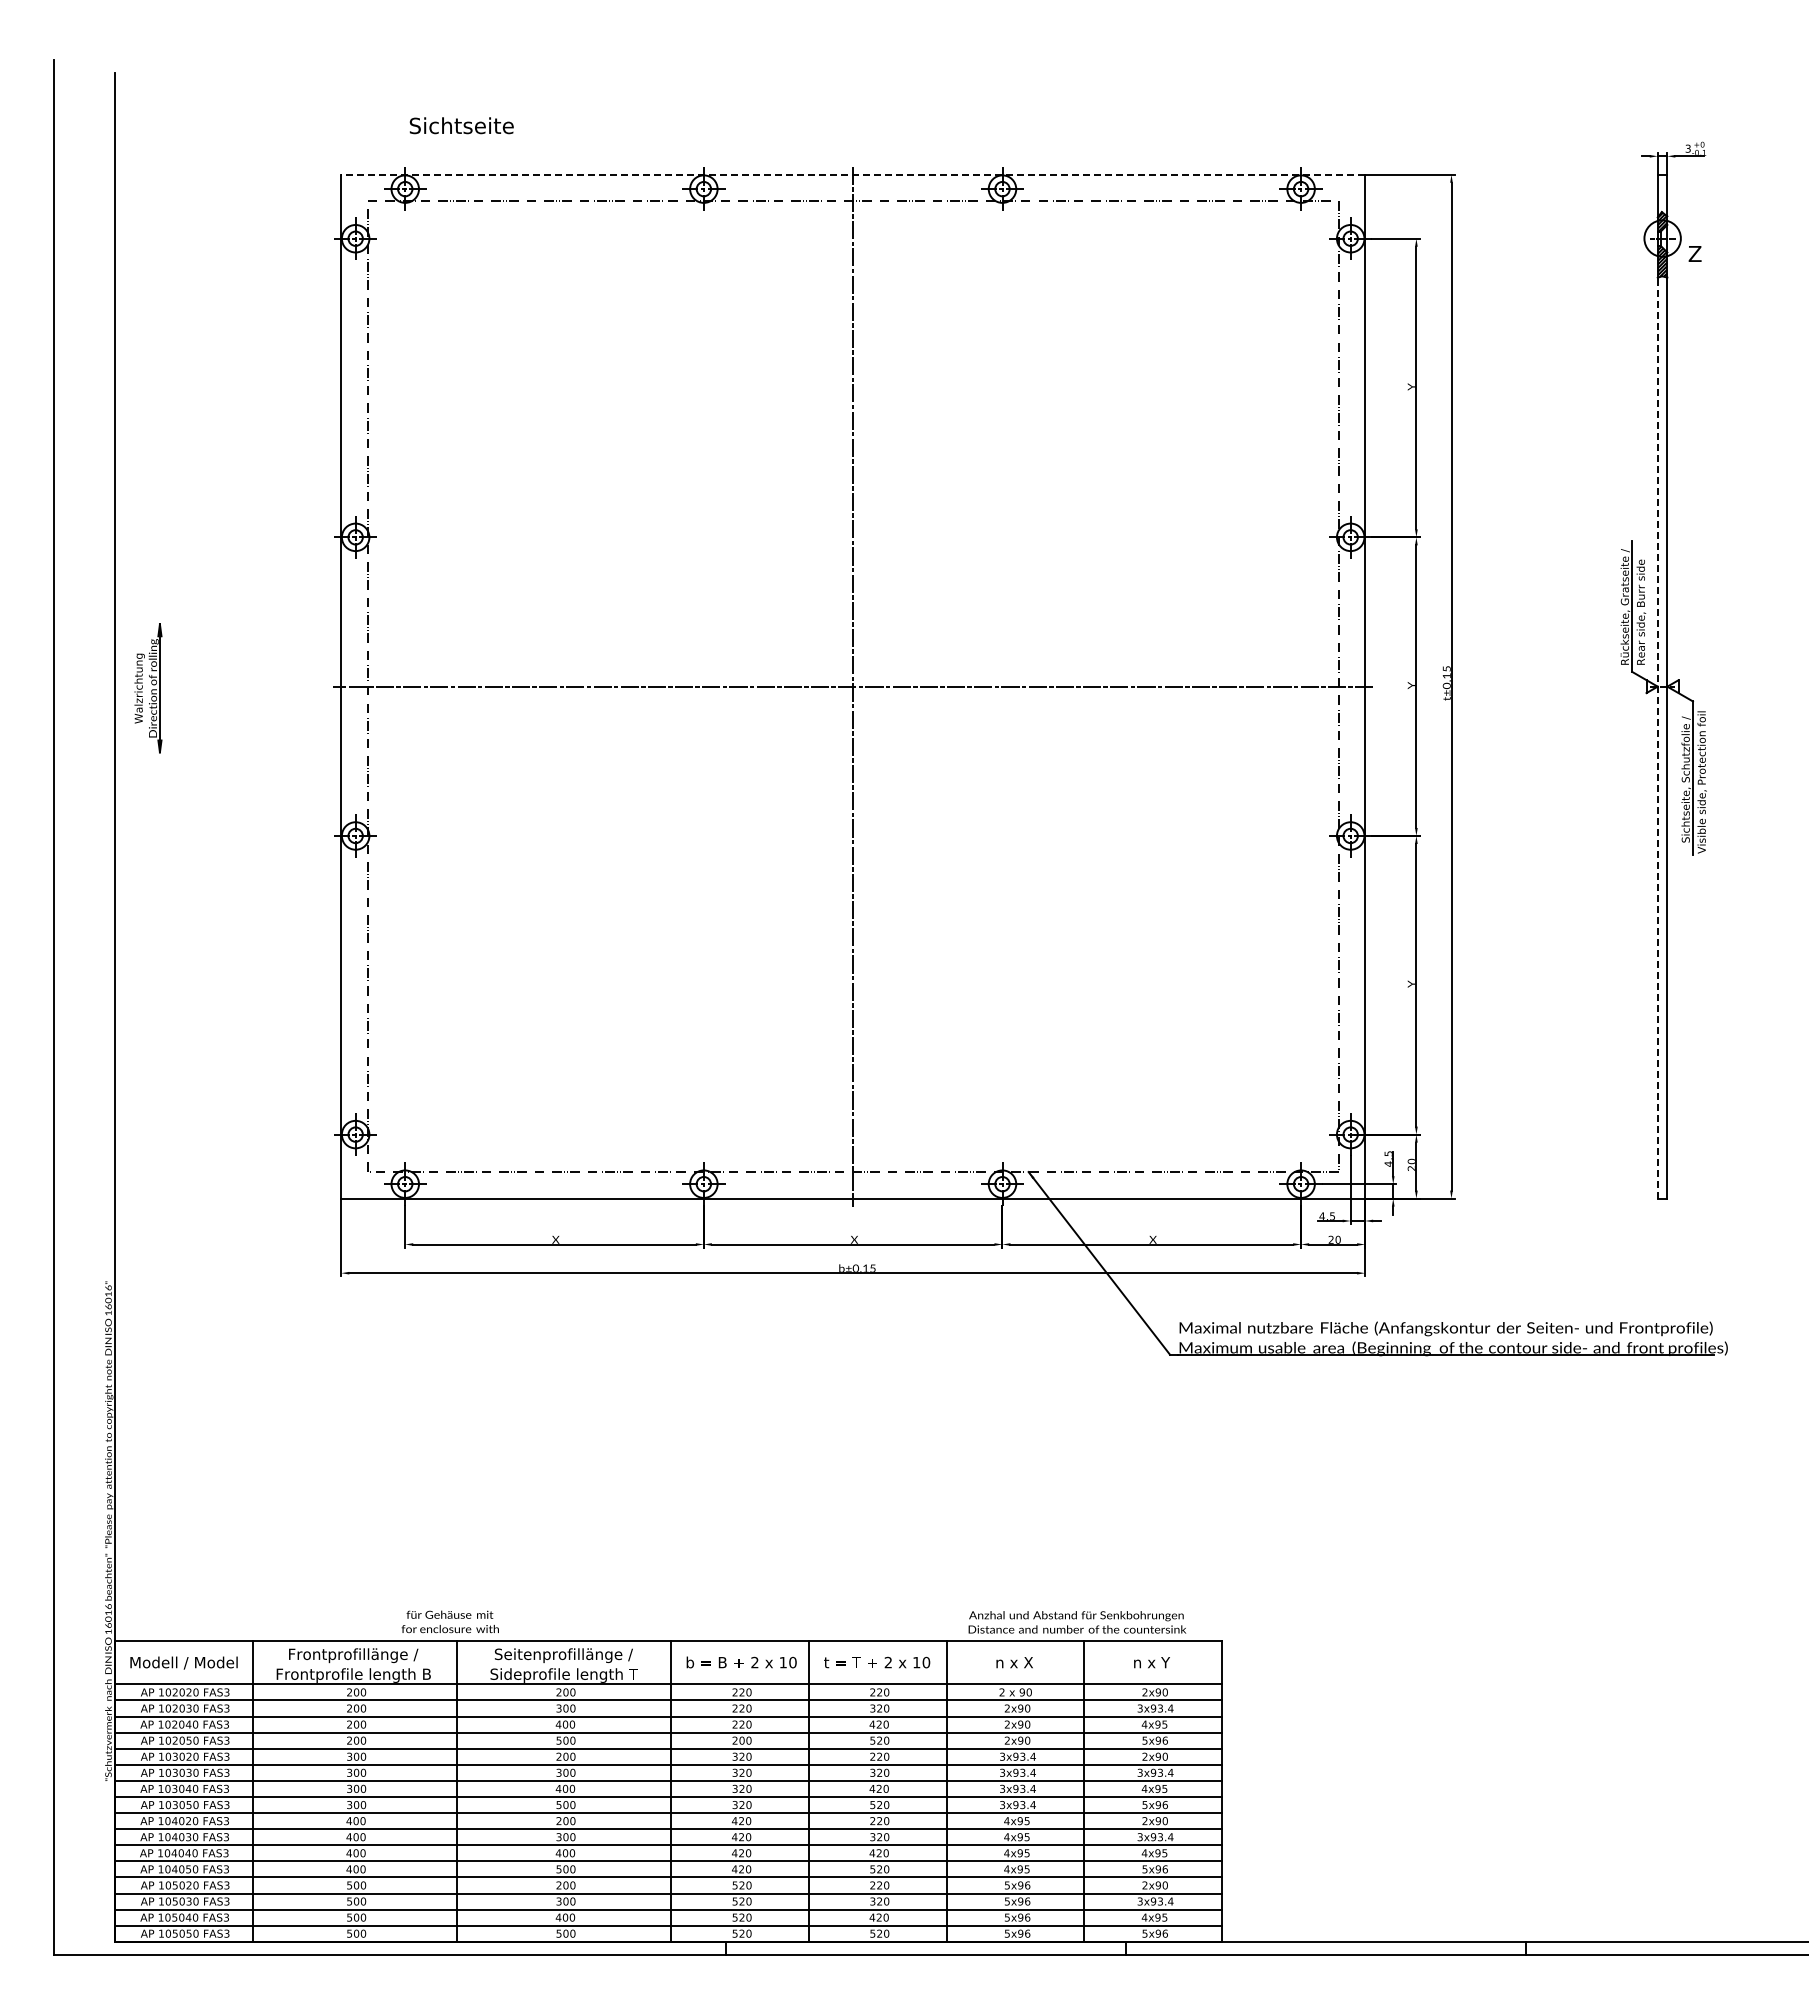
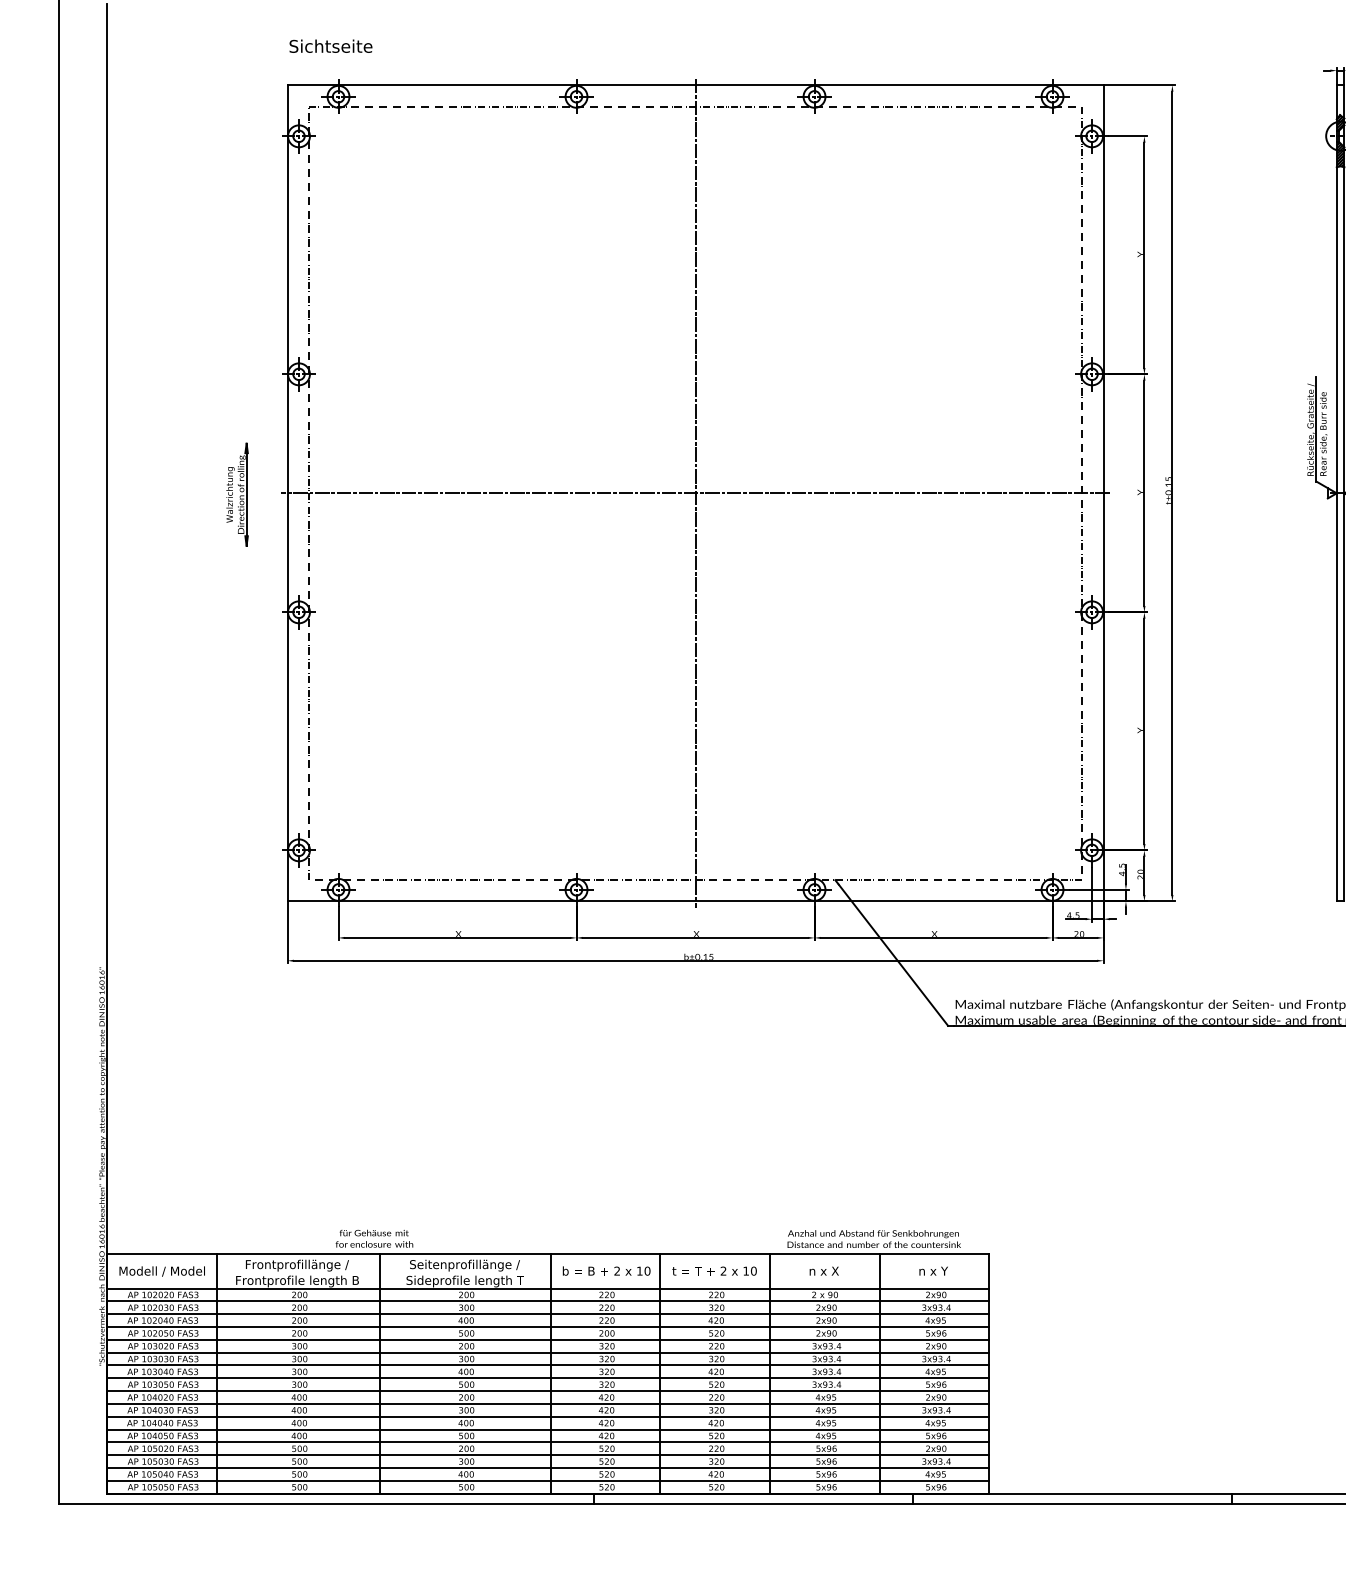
text: (461, 125) -> (330, 46), moved
line: (853, 174) -> (695, 85), dashed -> solid
part: (148, 688) -> (237, 494), moved
line: (1657, 737) -> (1336, 533), dashed -> solid

